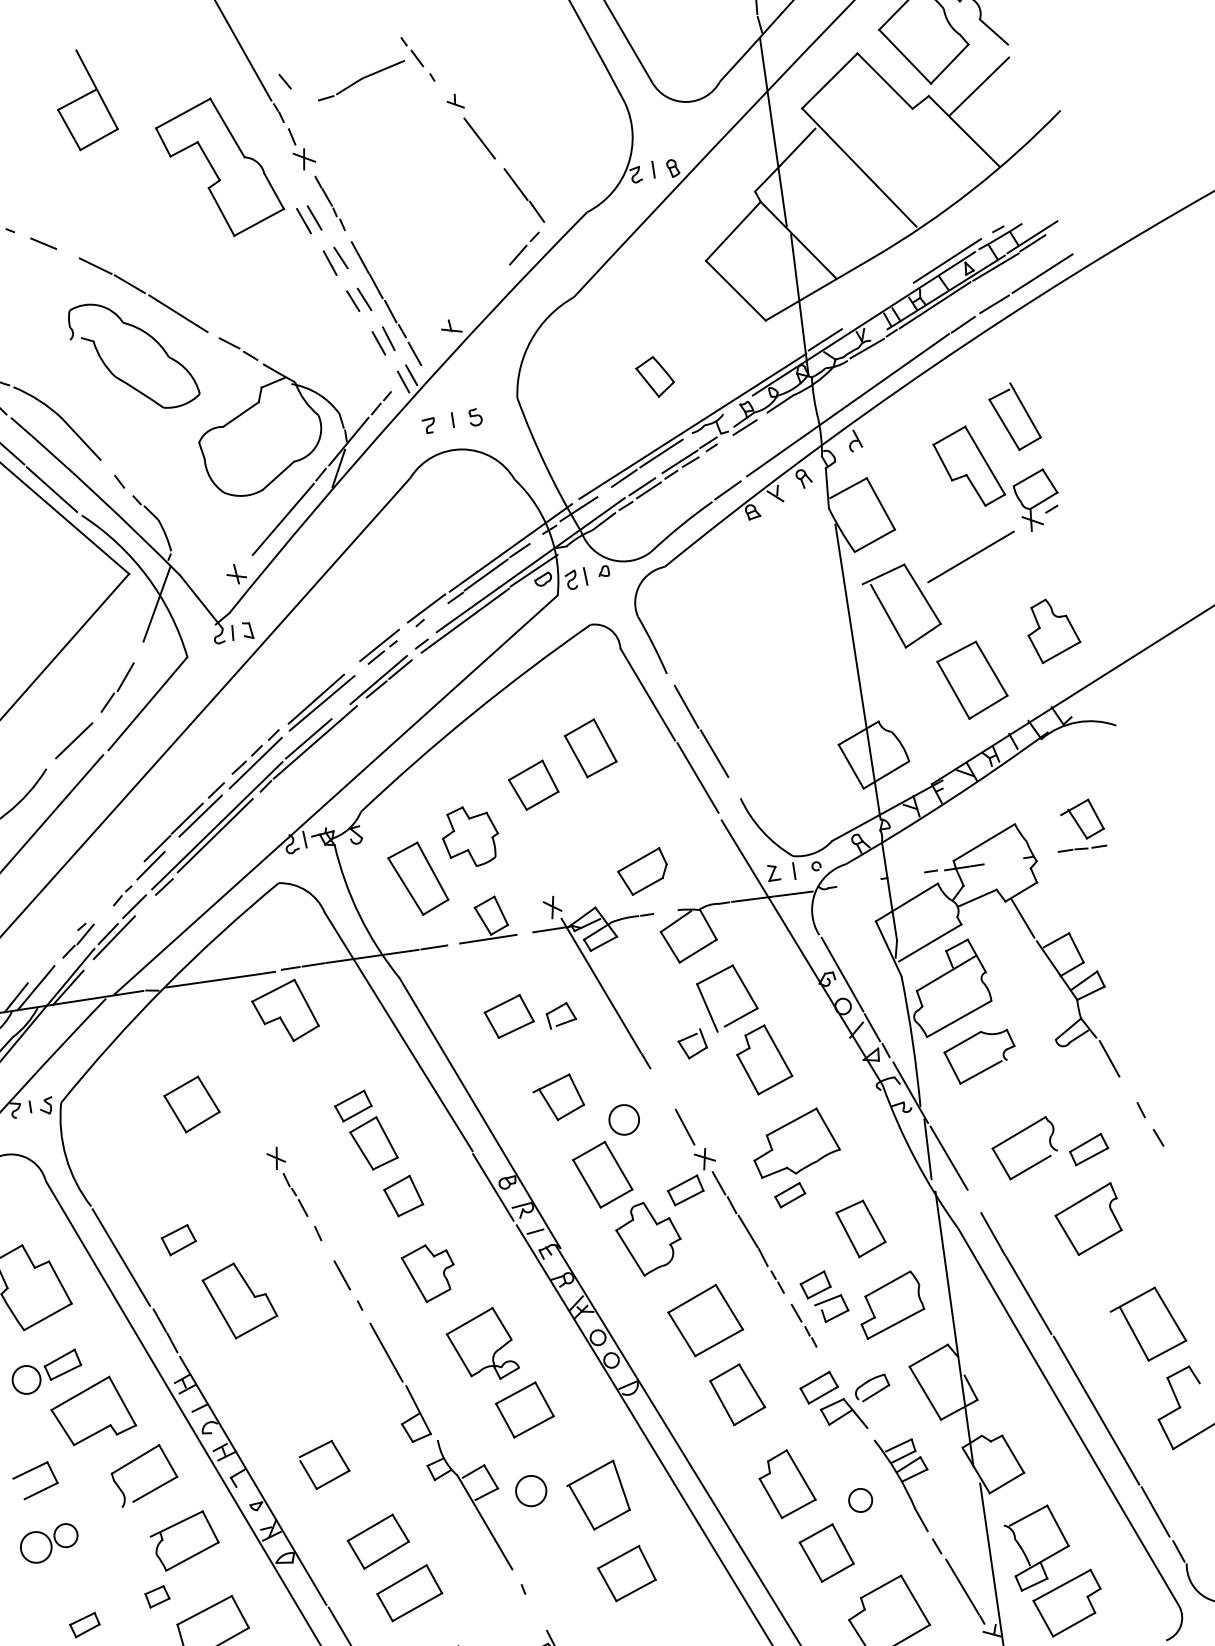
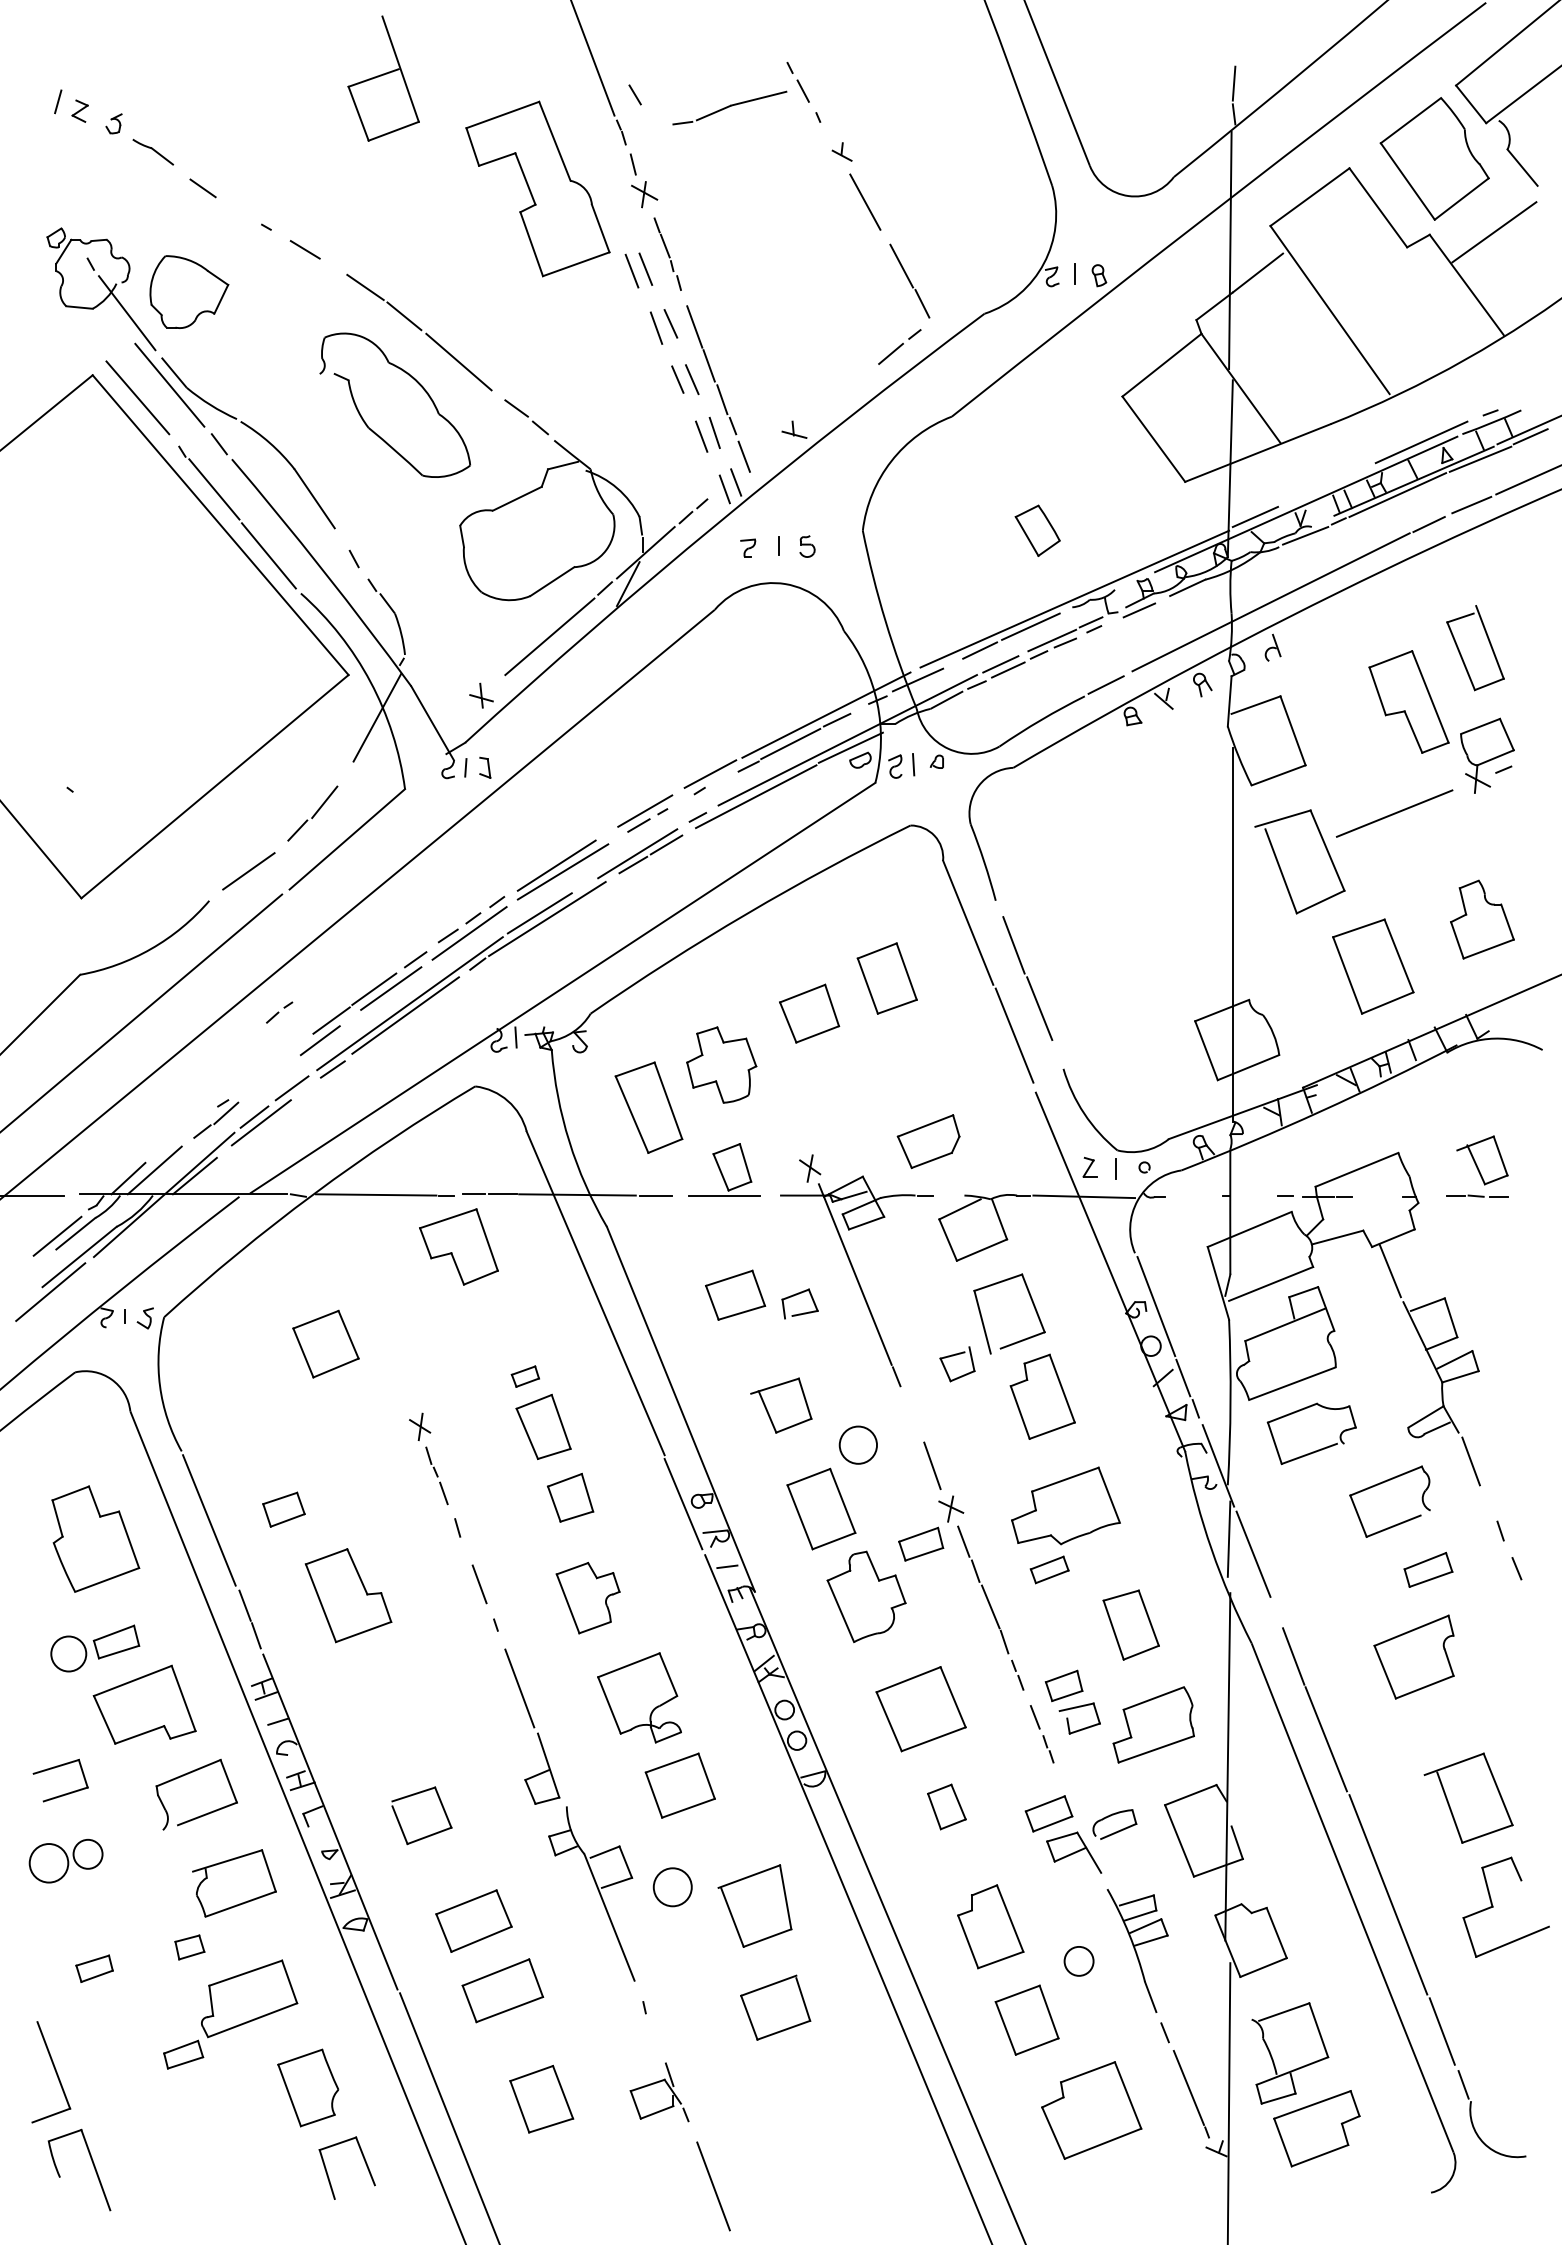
part: (122, 895) -> (279, 1012), moved
part: (353, 1105) -> (525, 1376), size x0.6
part: (1017, 1135) -> (1383, 1483), moved
part: (737, 1394) -> (946, 1806), size x0.6

